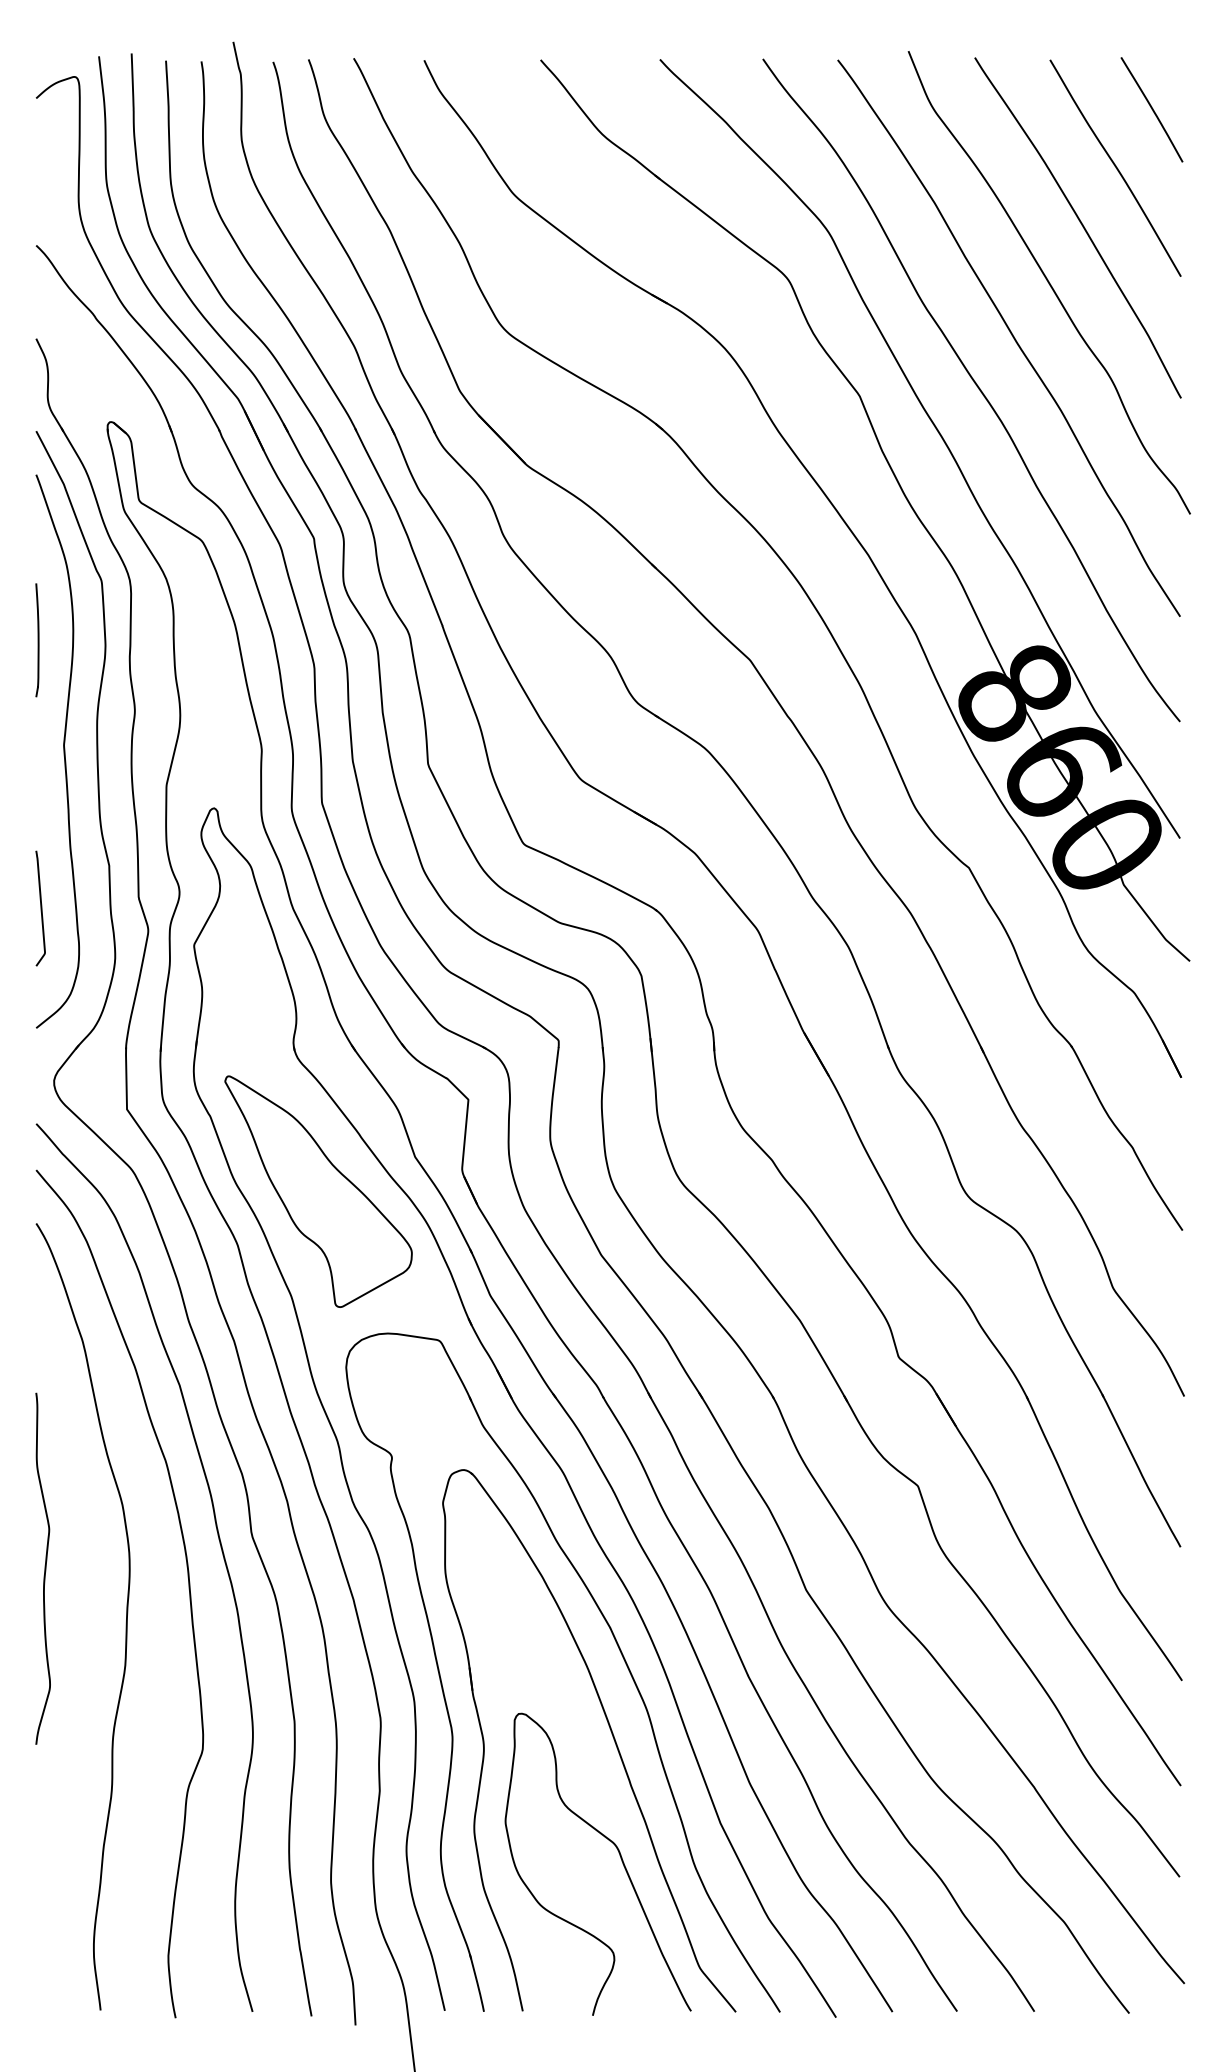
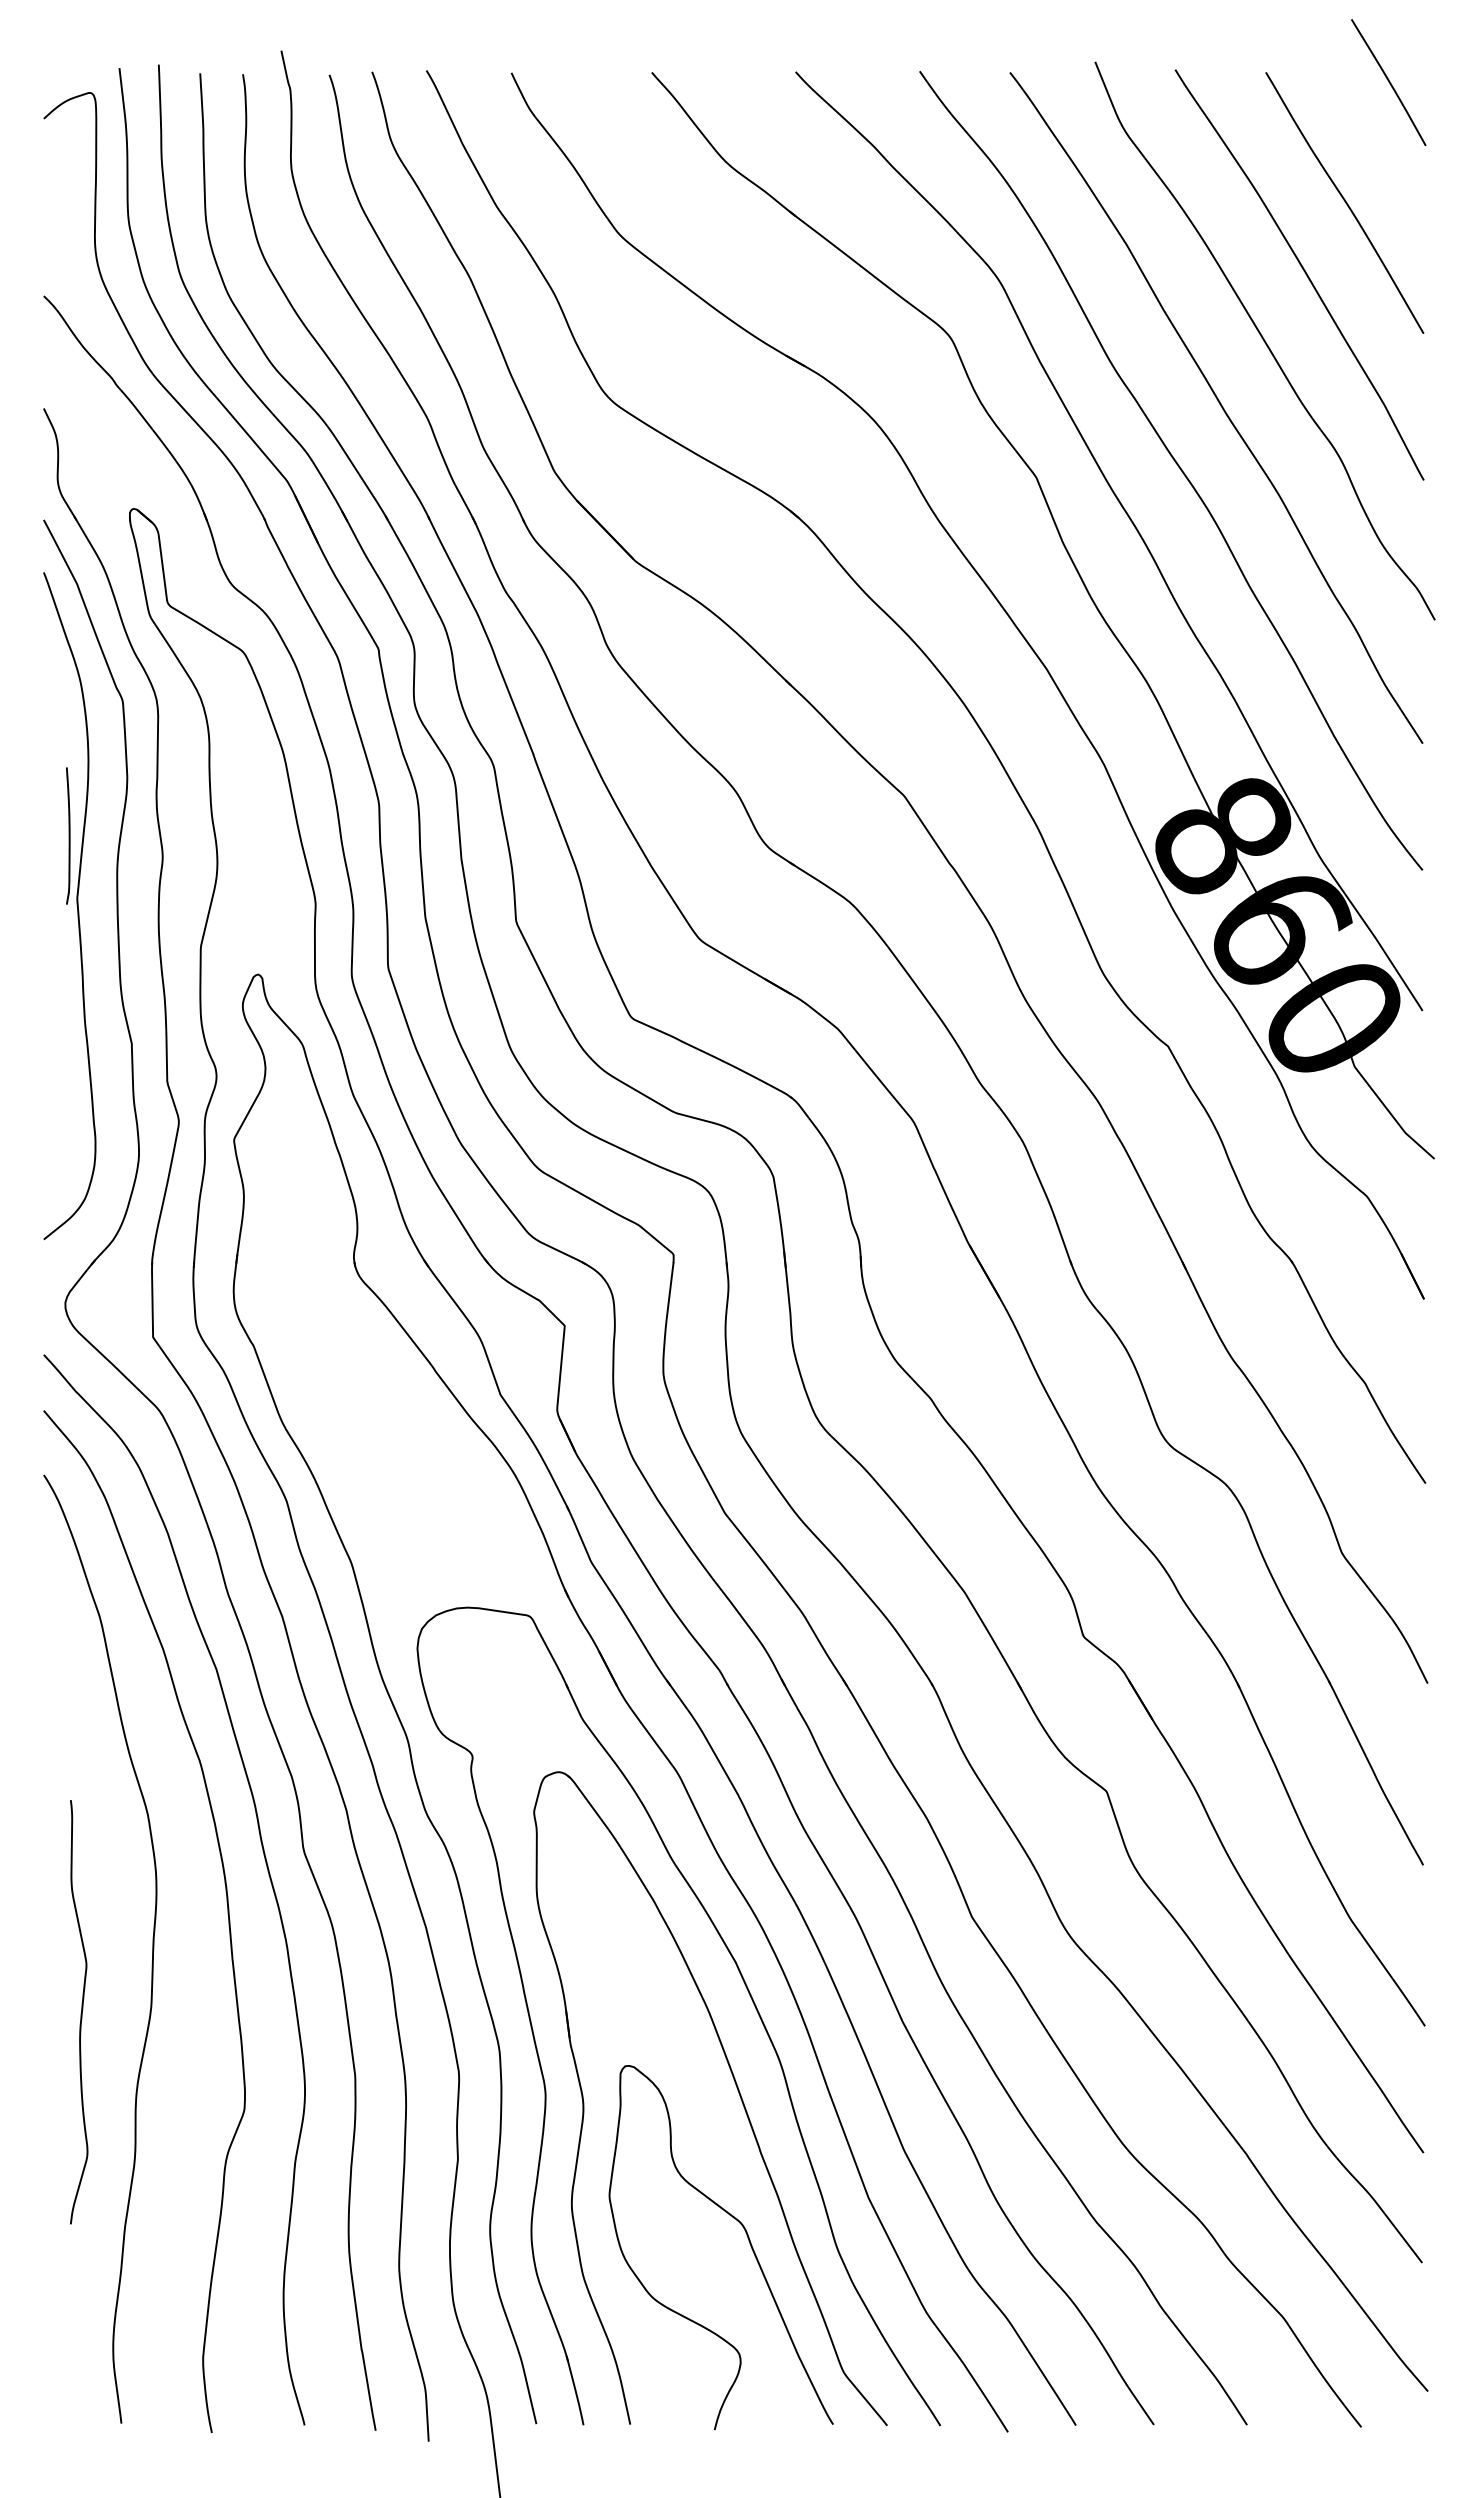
curve: (1151, 109) -> (1388, 82), moved
curve: (37, 639) -> (68, 835), moved
curve: (40, 908) -> (49, 1095), removed
part: (318, 1191) -> (383, 1436), removed
curve: (44, 1569) -> (80, 2013), moved

